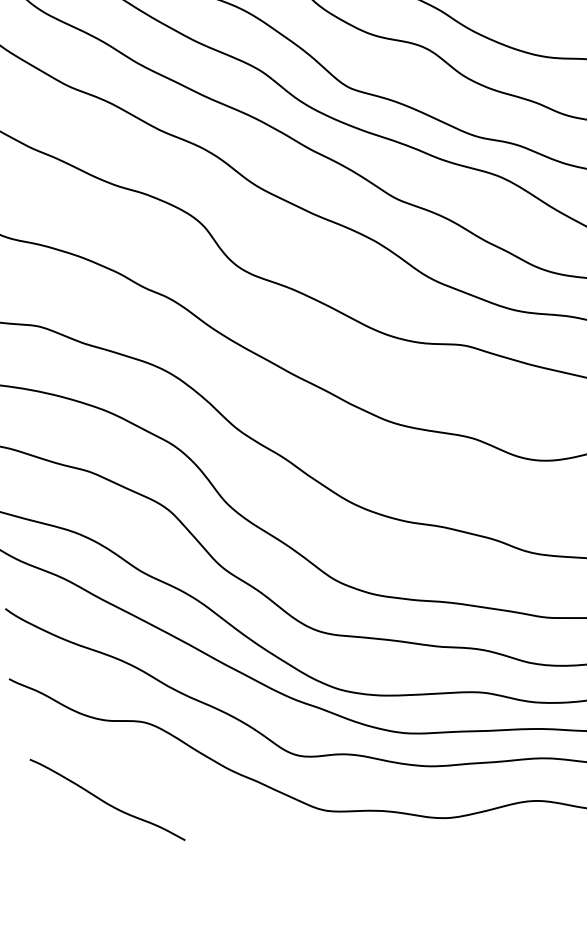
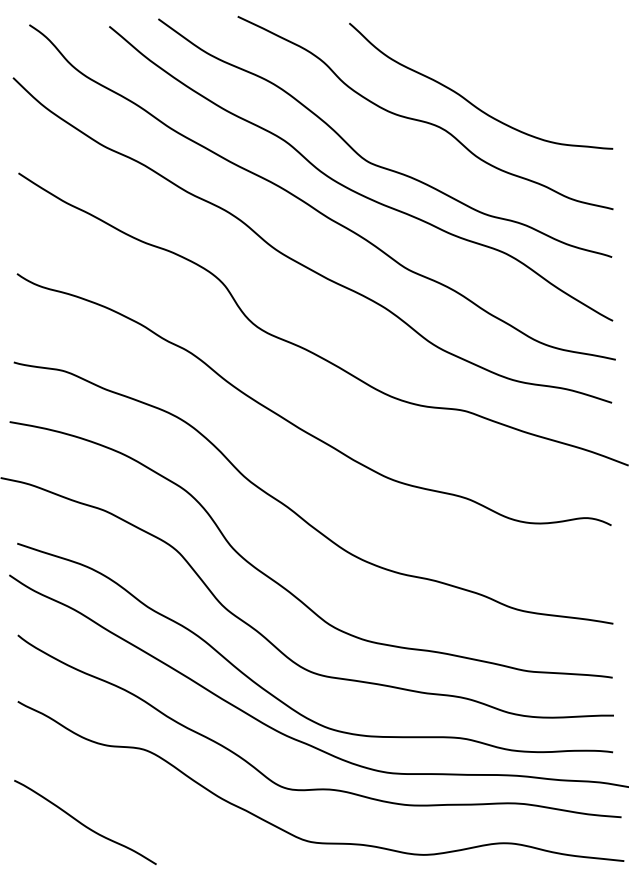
curve: (105, 801) -> (83, 823), moved

